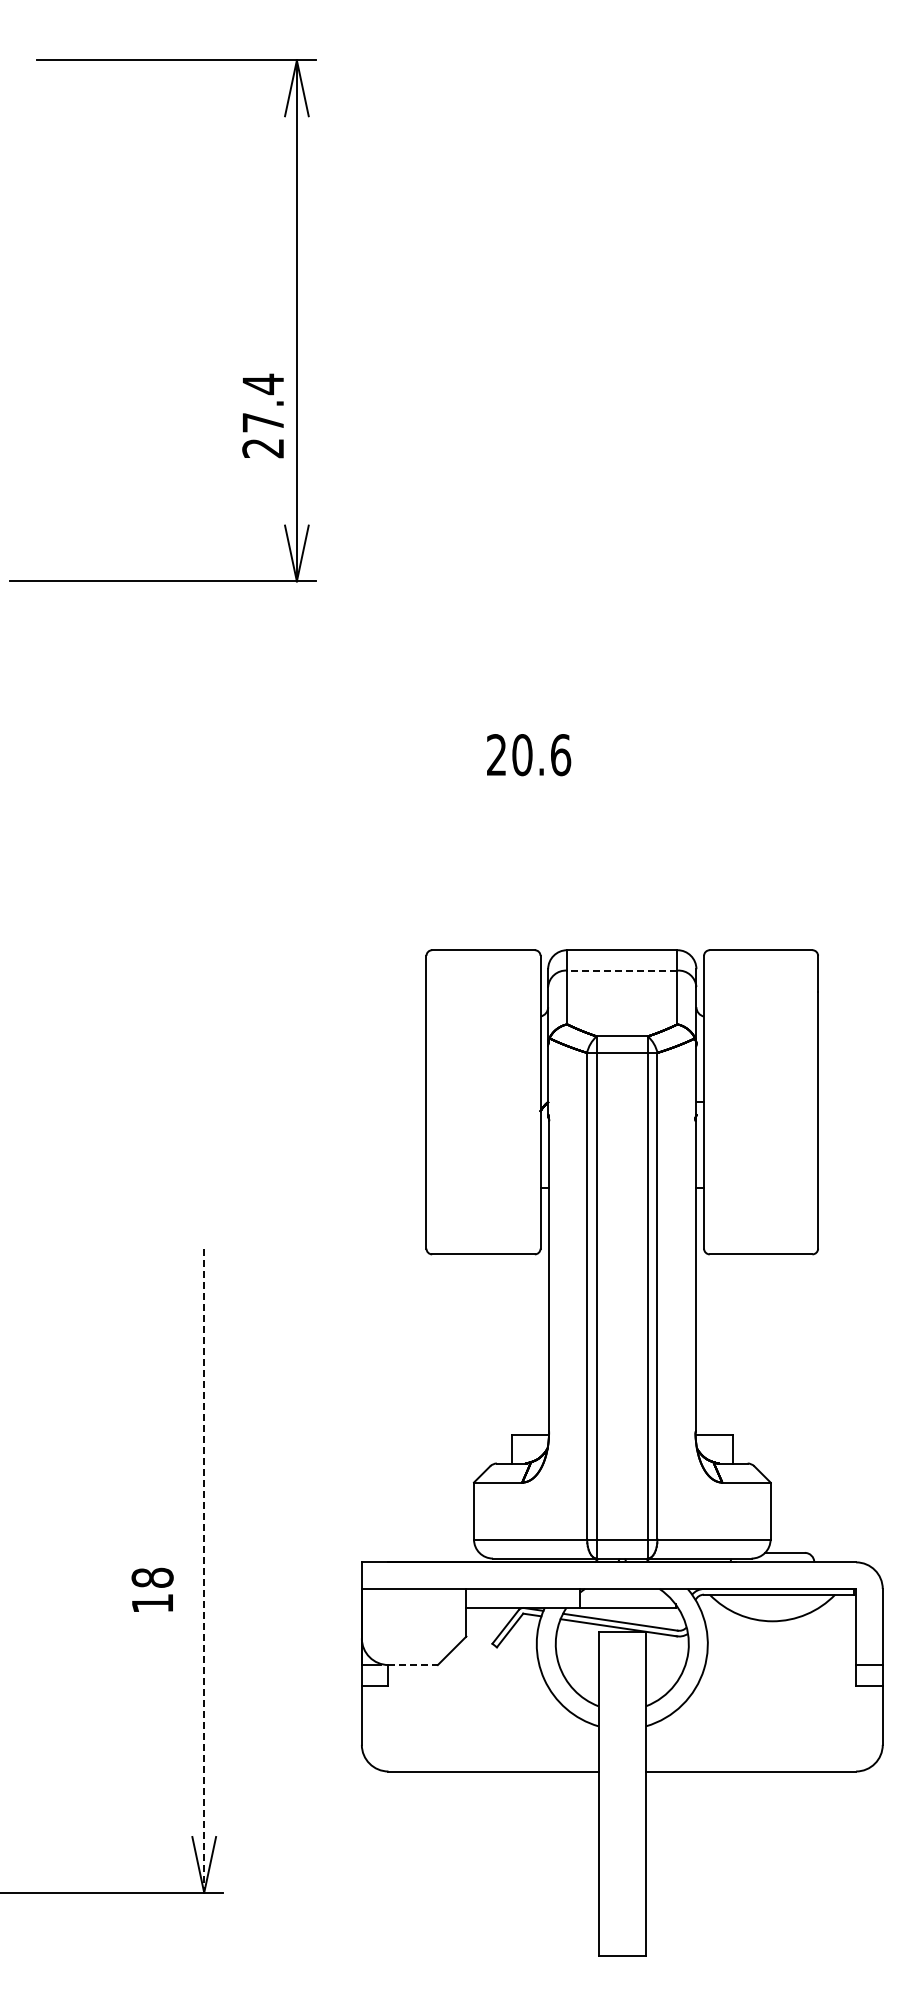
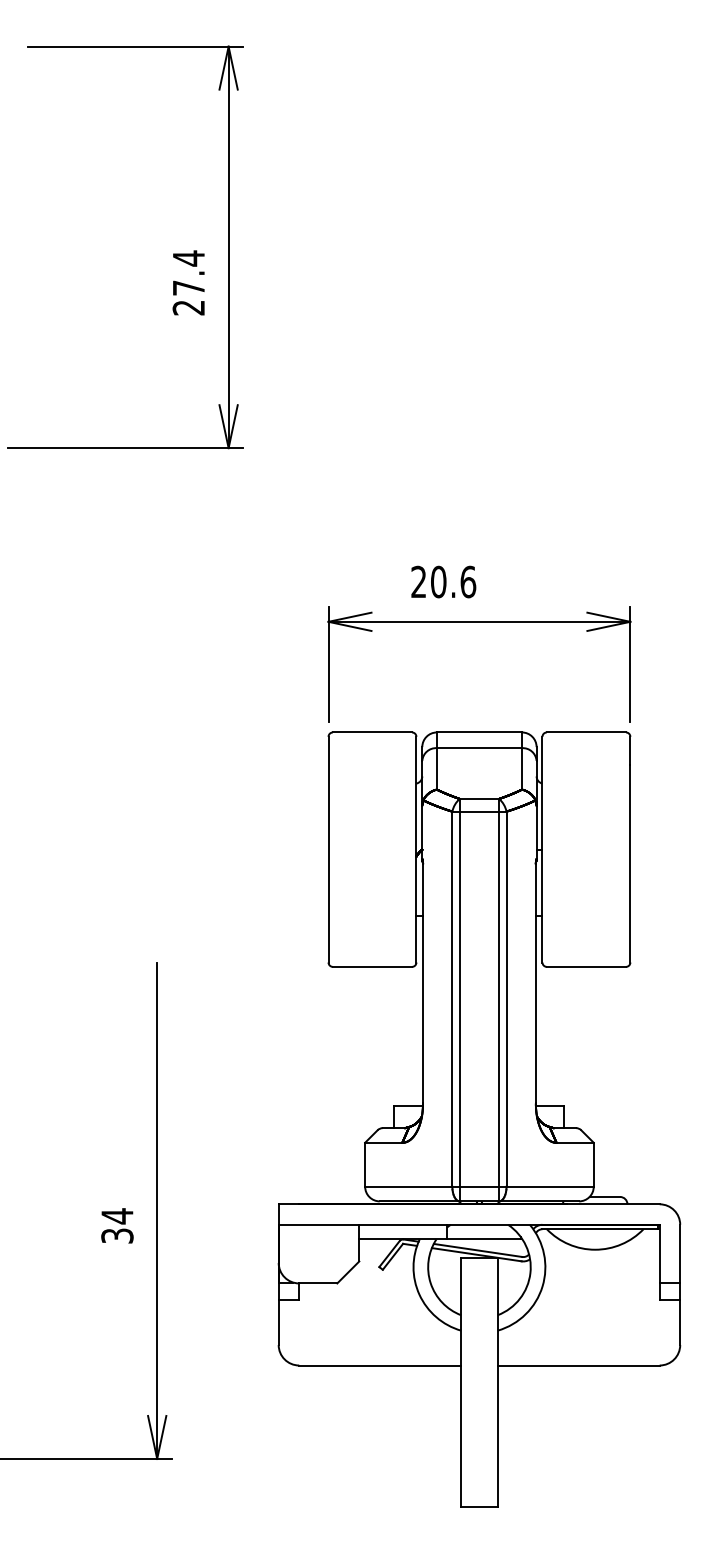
text: (262, 415) -> (188, 282), moved
text: (529, 755) -> (444, 582), moved
part: (622, 807) -> (479, 622), added
line: (621, 970) -> (478, 748), dashed -> solid
line: (204, 1571) -> (157, 1211), dashed -> solid
text: (152, 1590) -> (117, 1225), 18 -> 34
line: (413, 1665) -> (318, 1283), dashed -> solid

